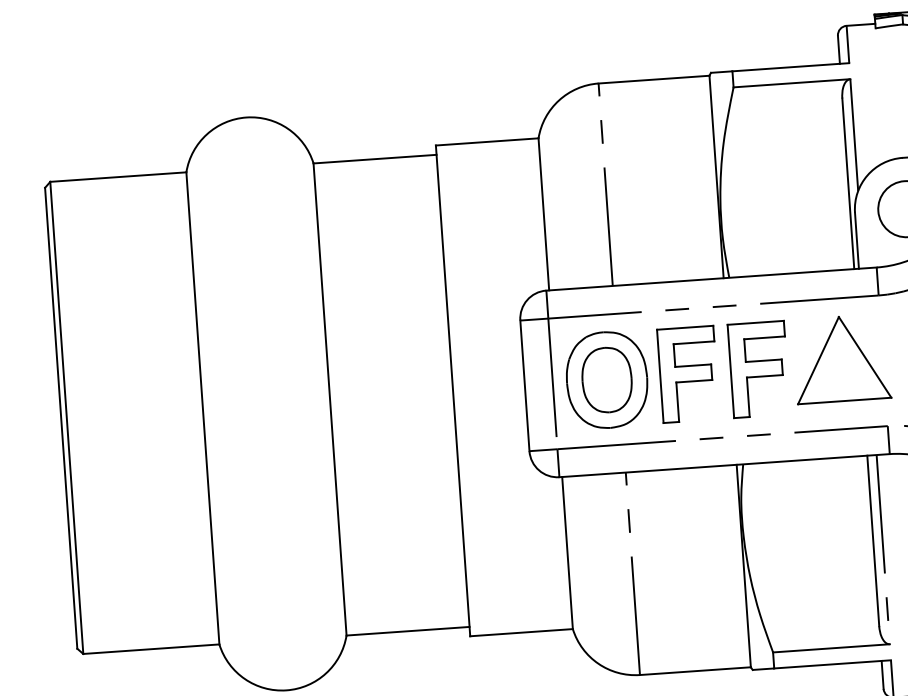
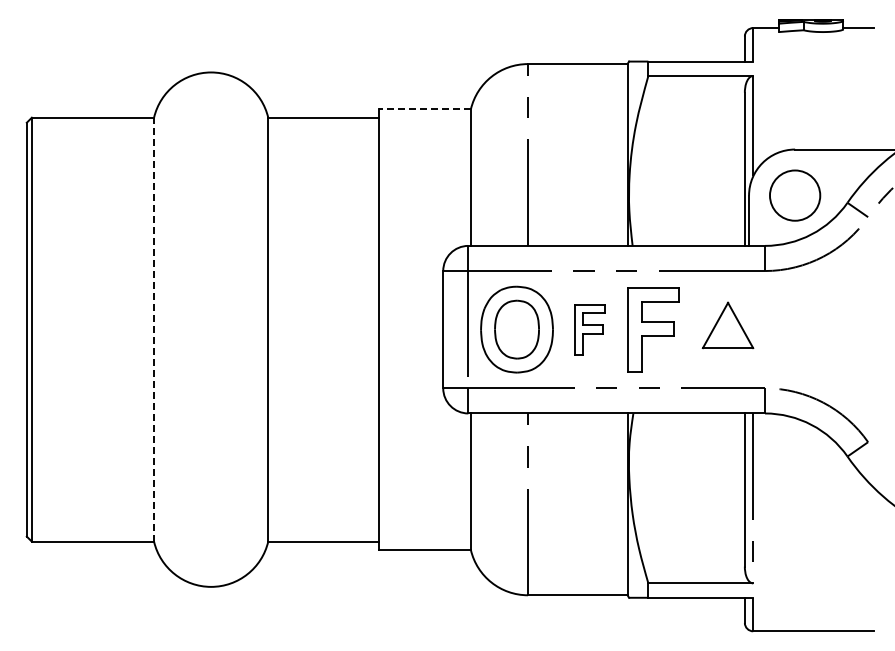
line: (486, 142) -> (424, 109), solid -> dashed
part: (841, 359) -> (727, 325), size x0.6
part: (687, 374) -> (589, 329), size x0.6
line: (203, 408) -> (154, 329), solid -> dashed

